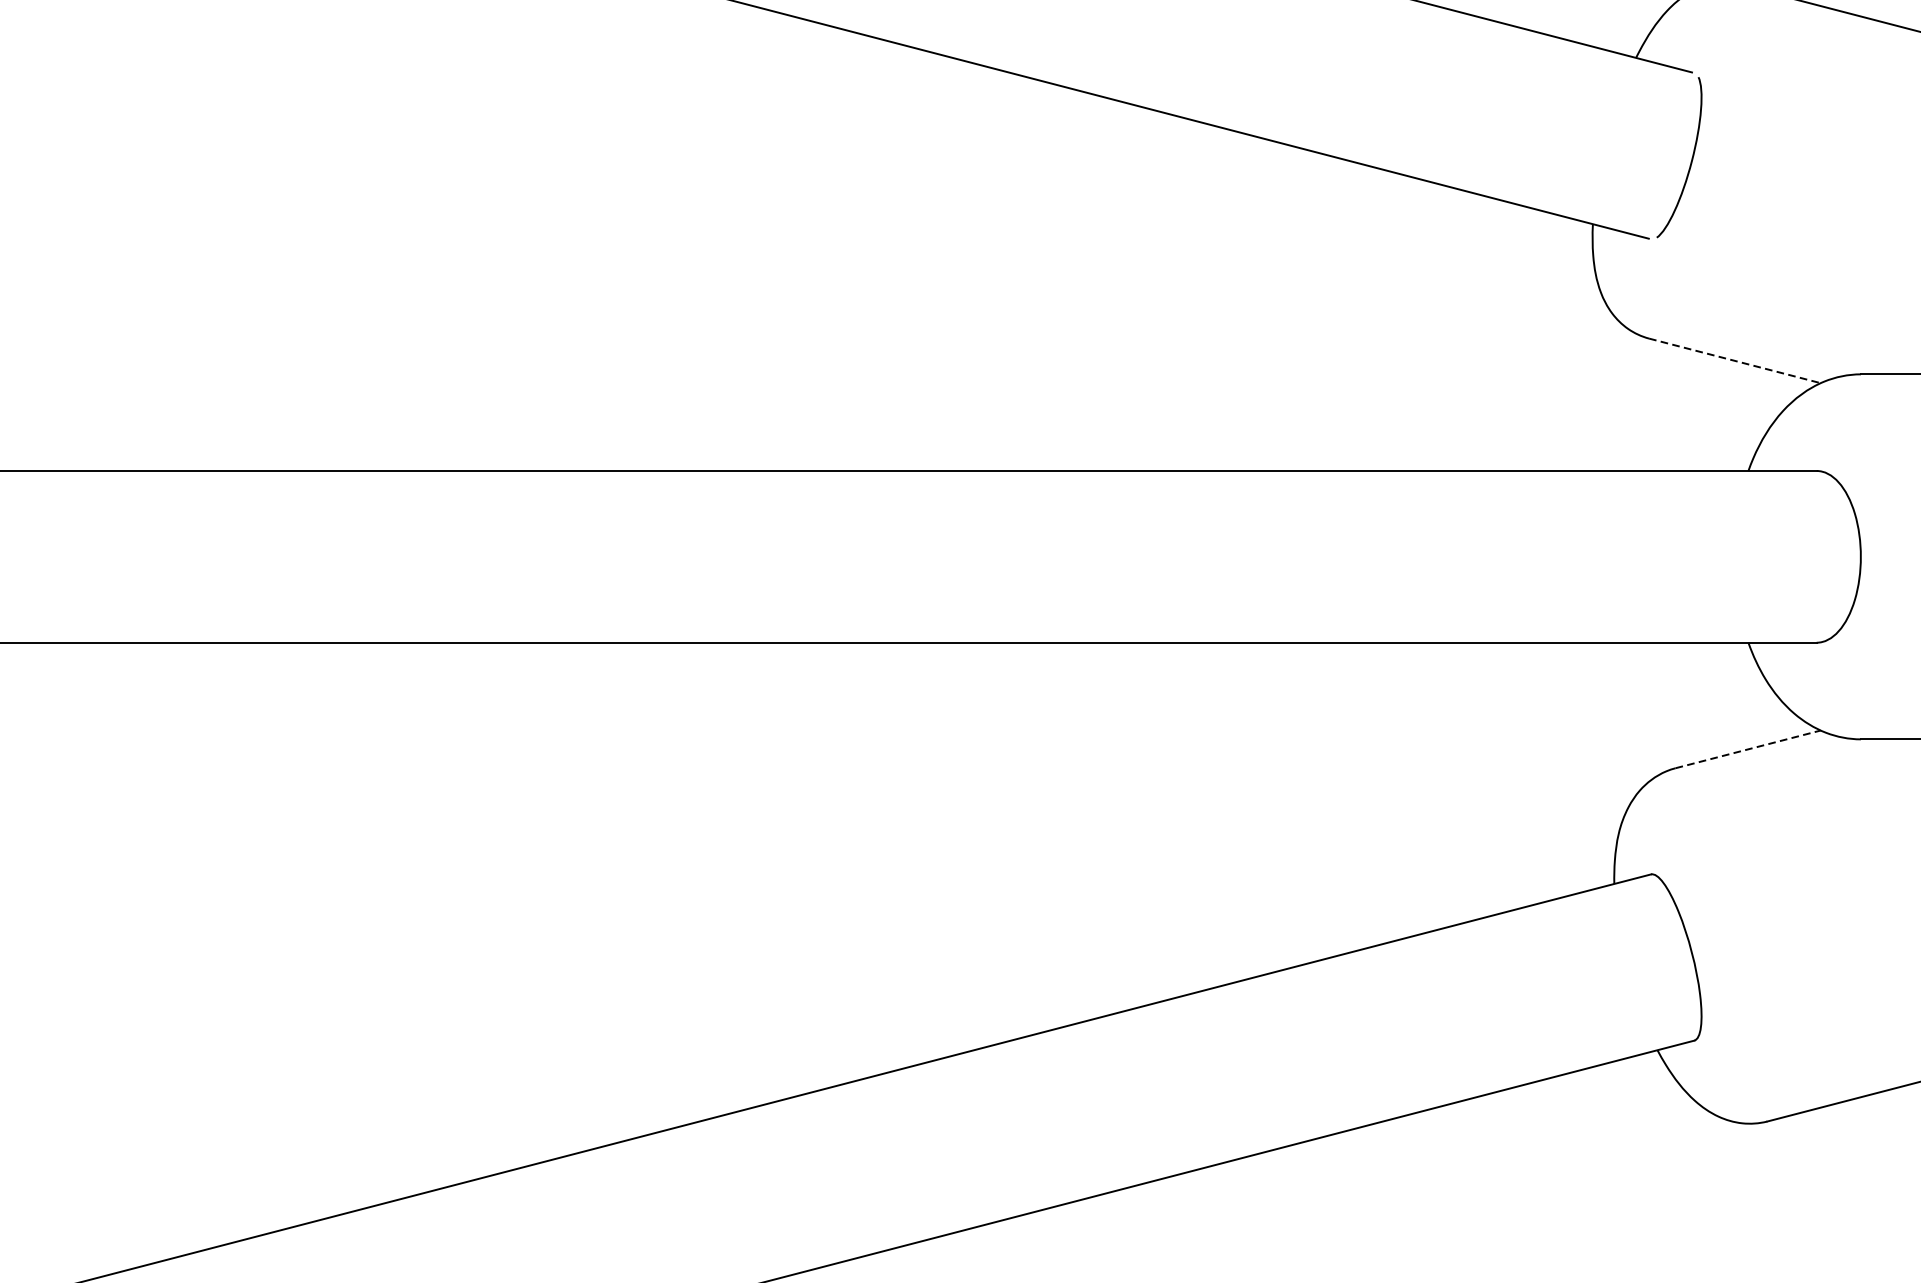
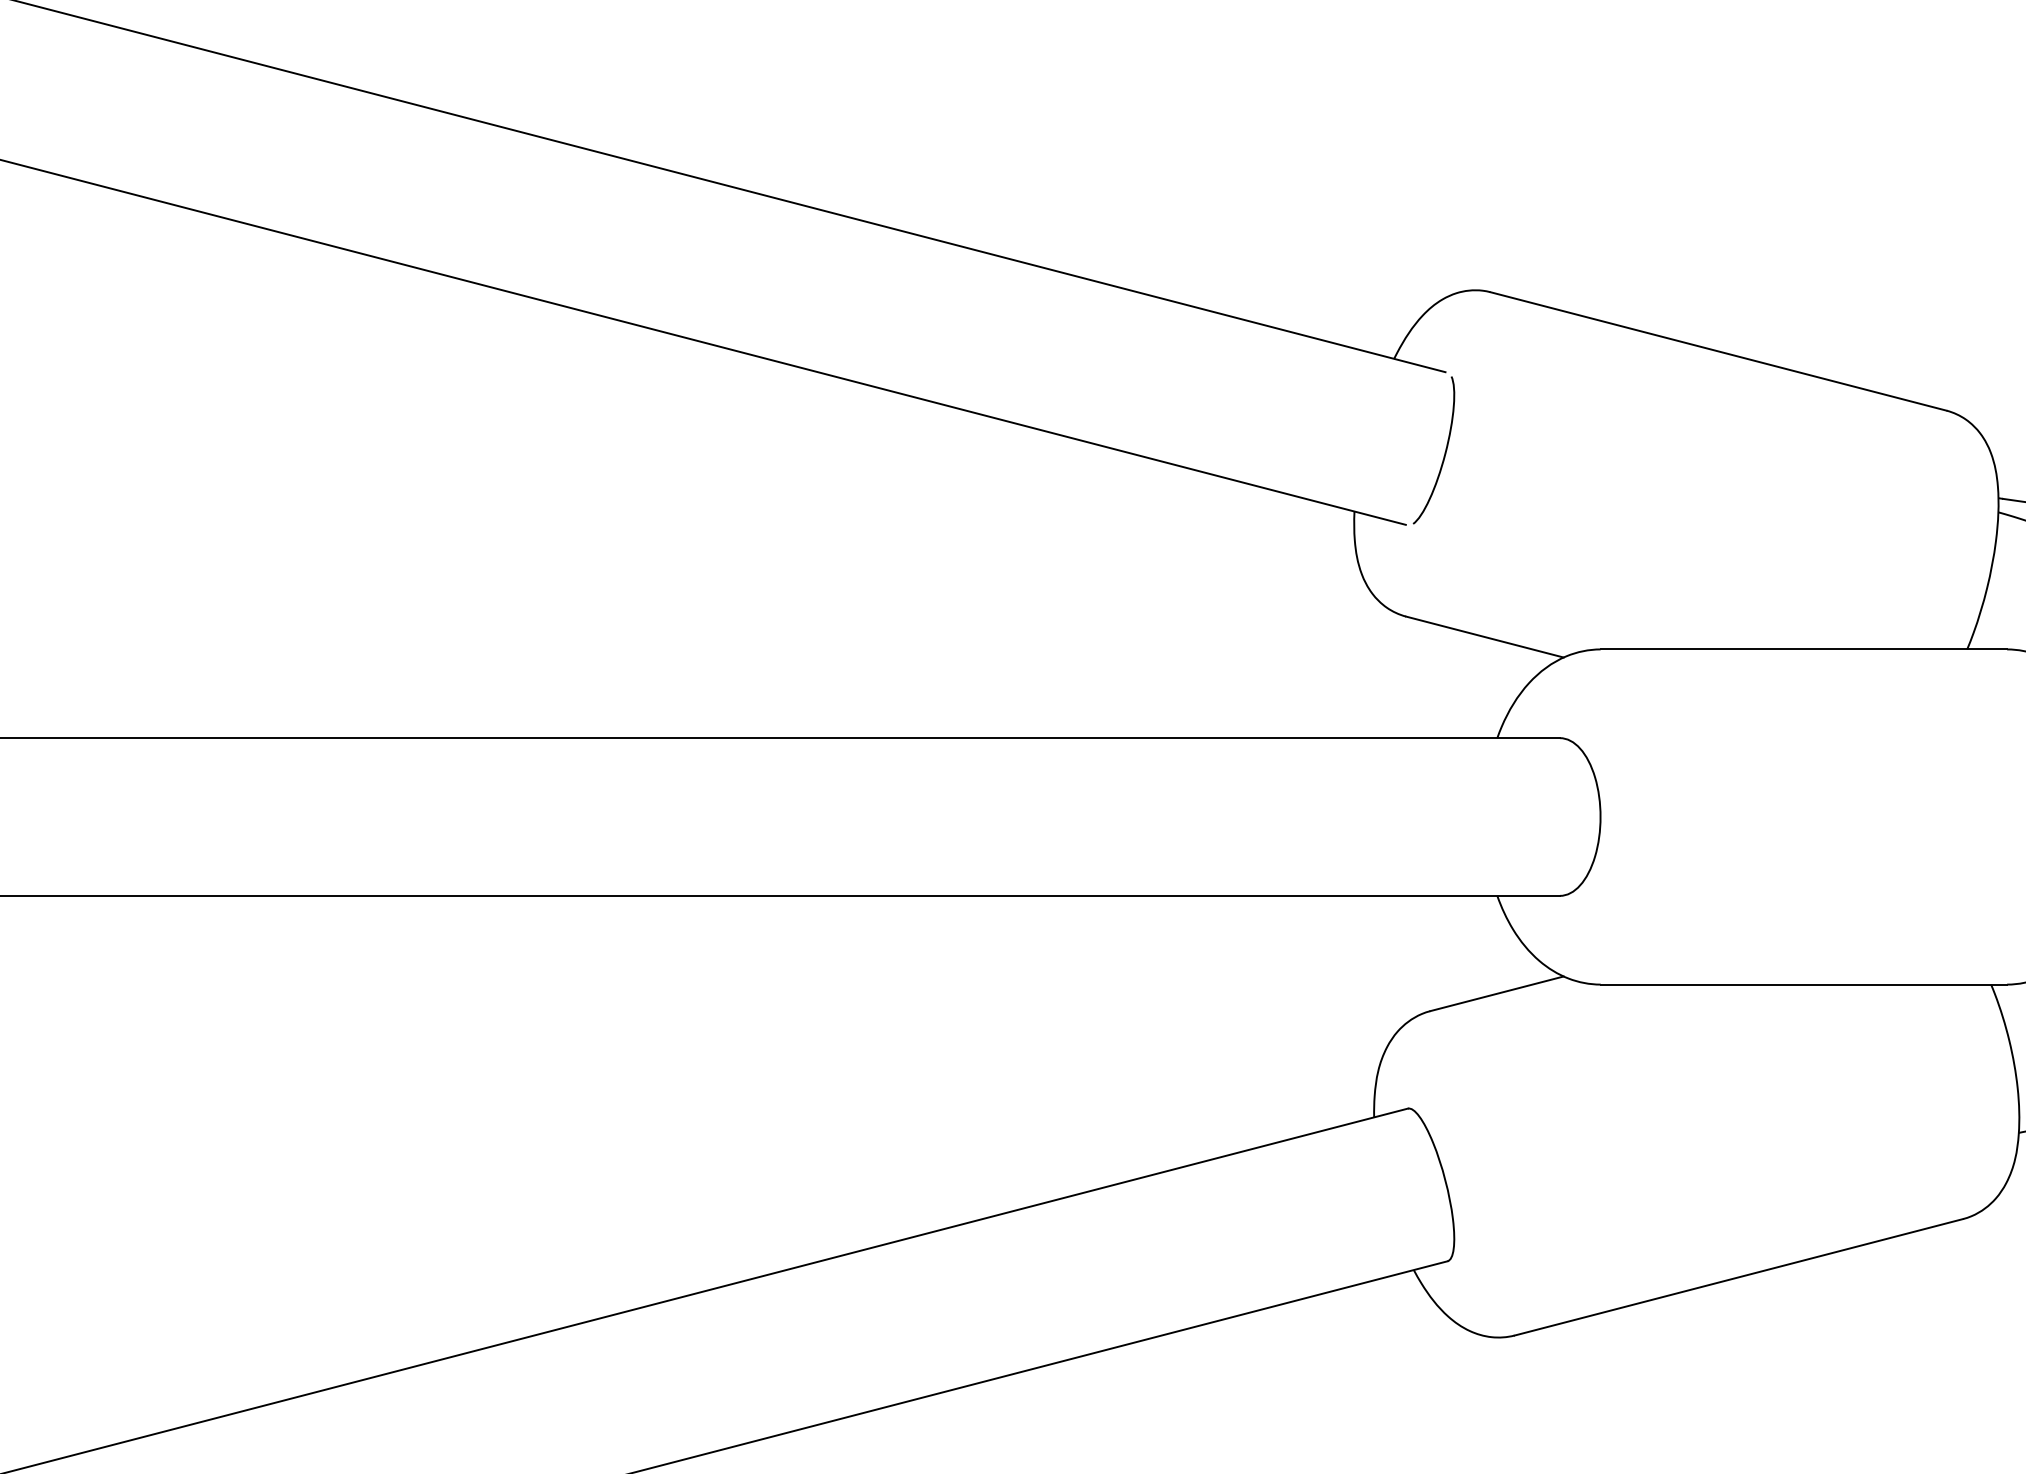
line: (1735, 361) -> (1485, 637), dashed -> solid
line: (1748, 749) -> (1497, 993), dashed -> solid

